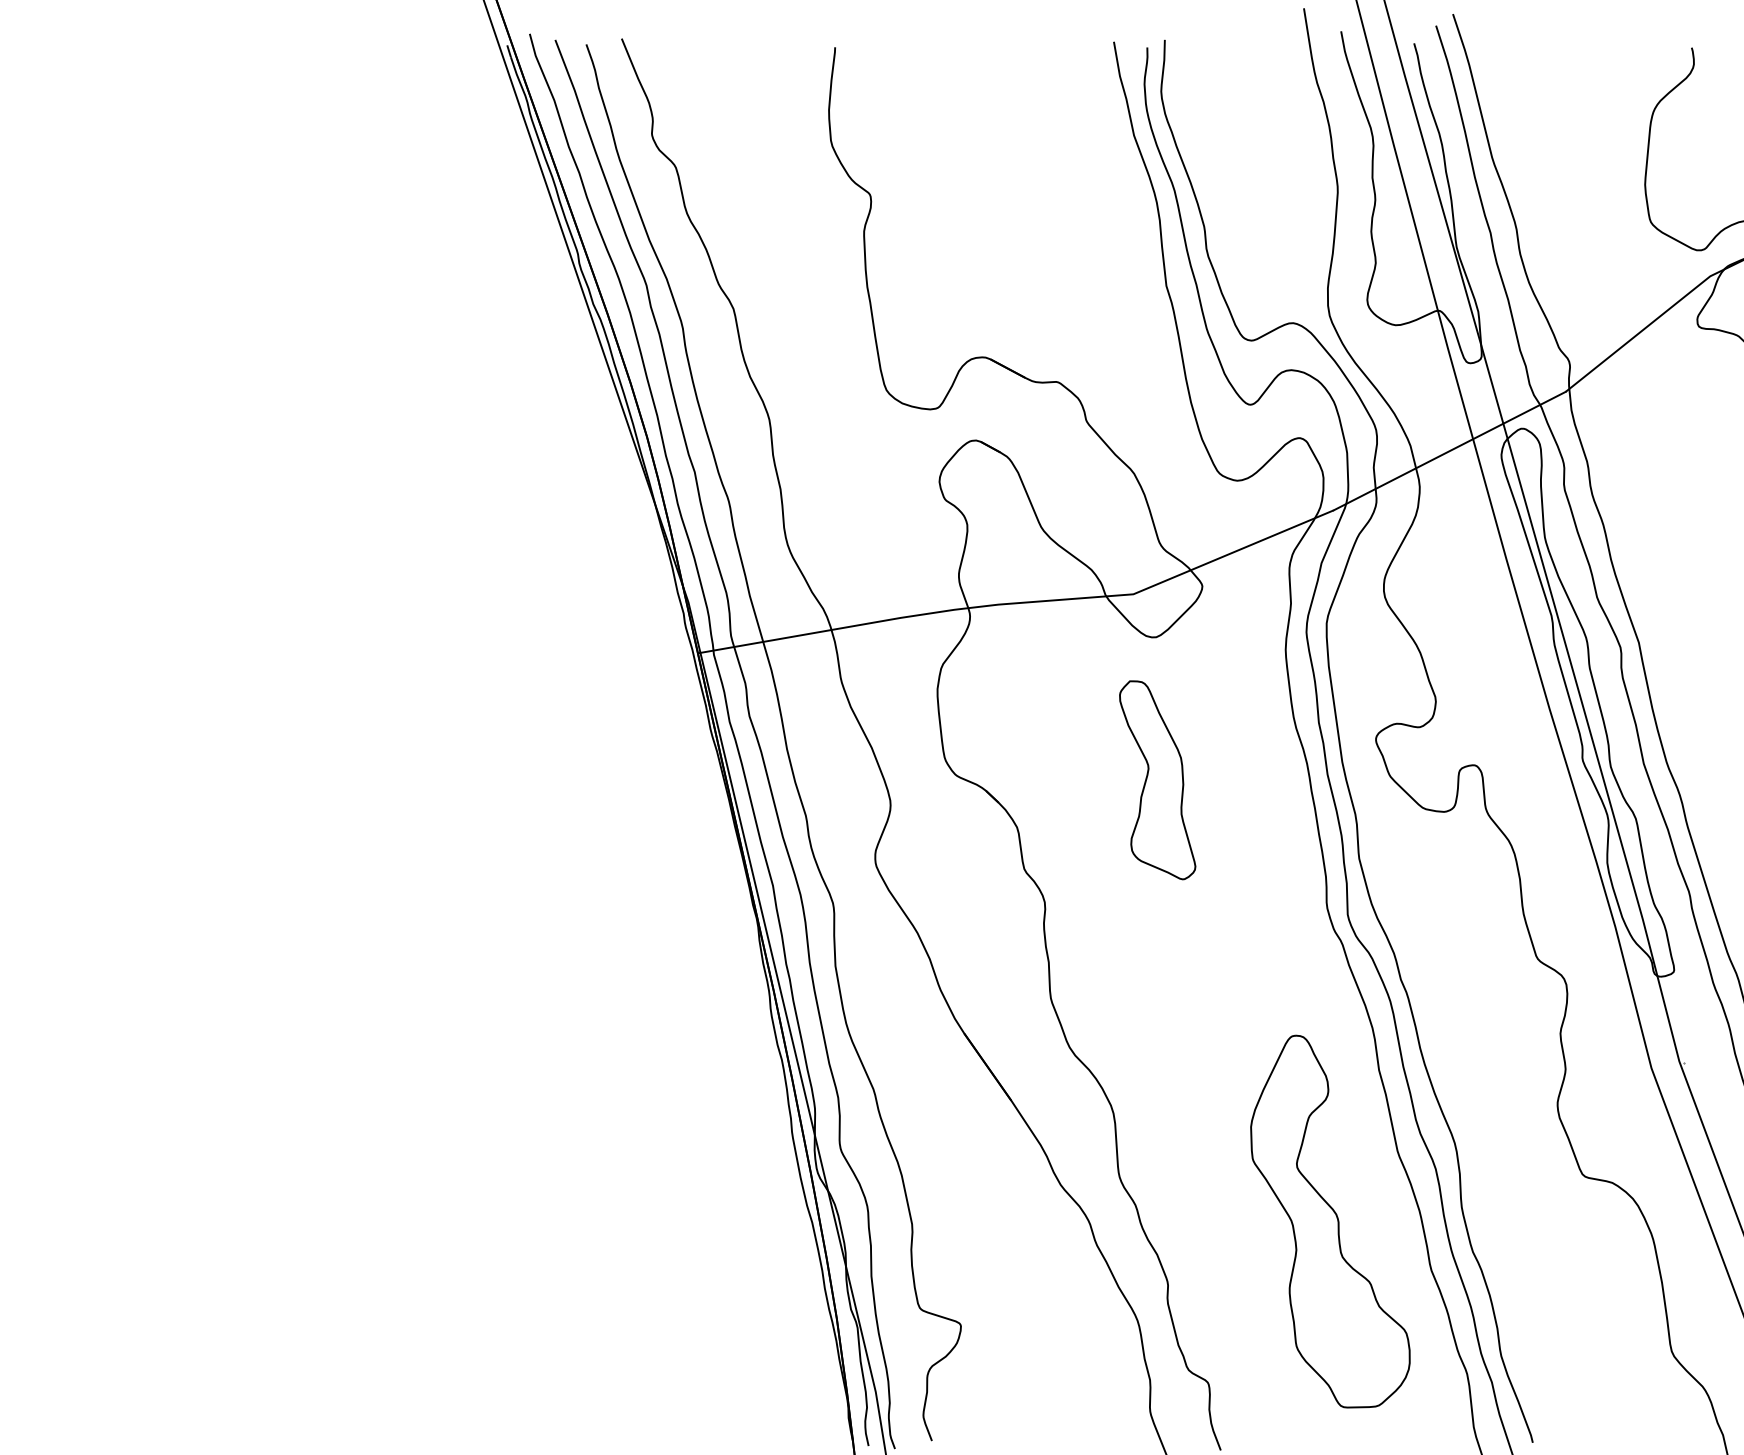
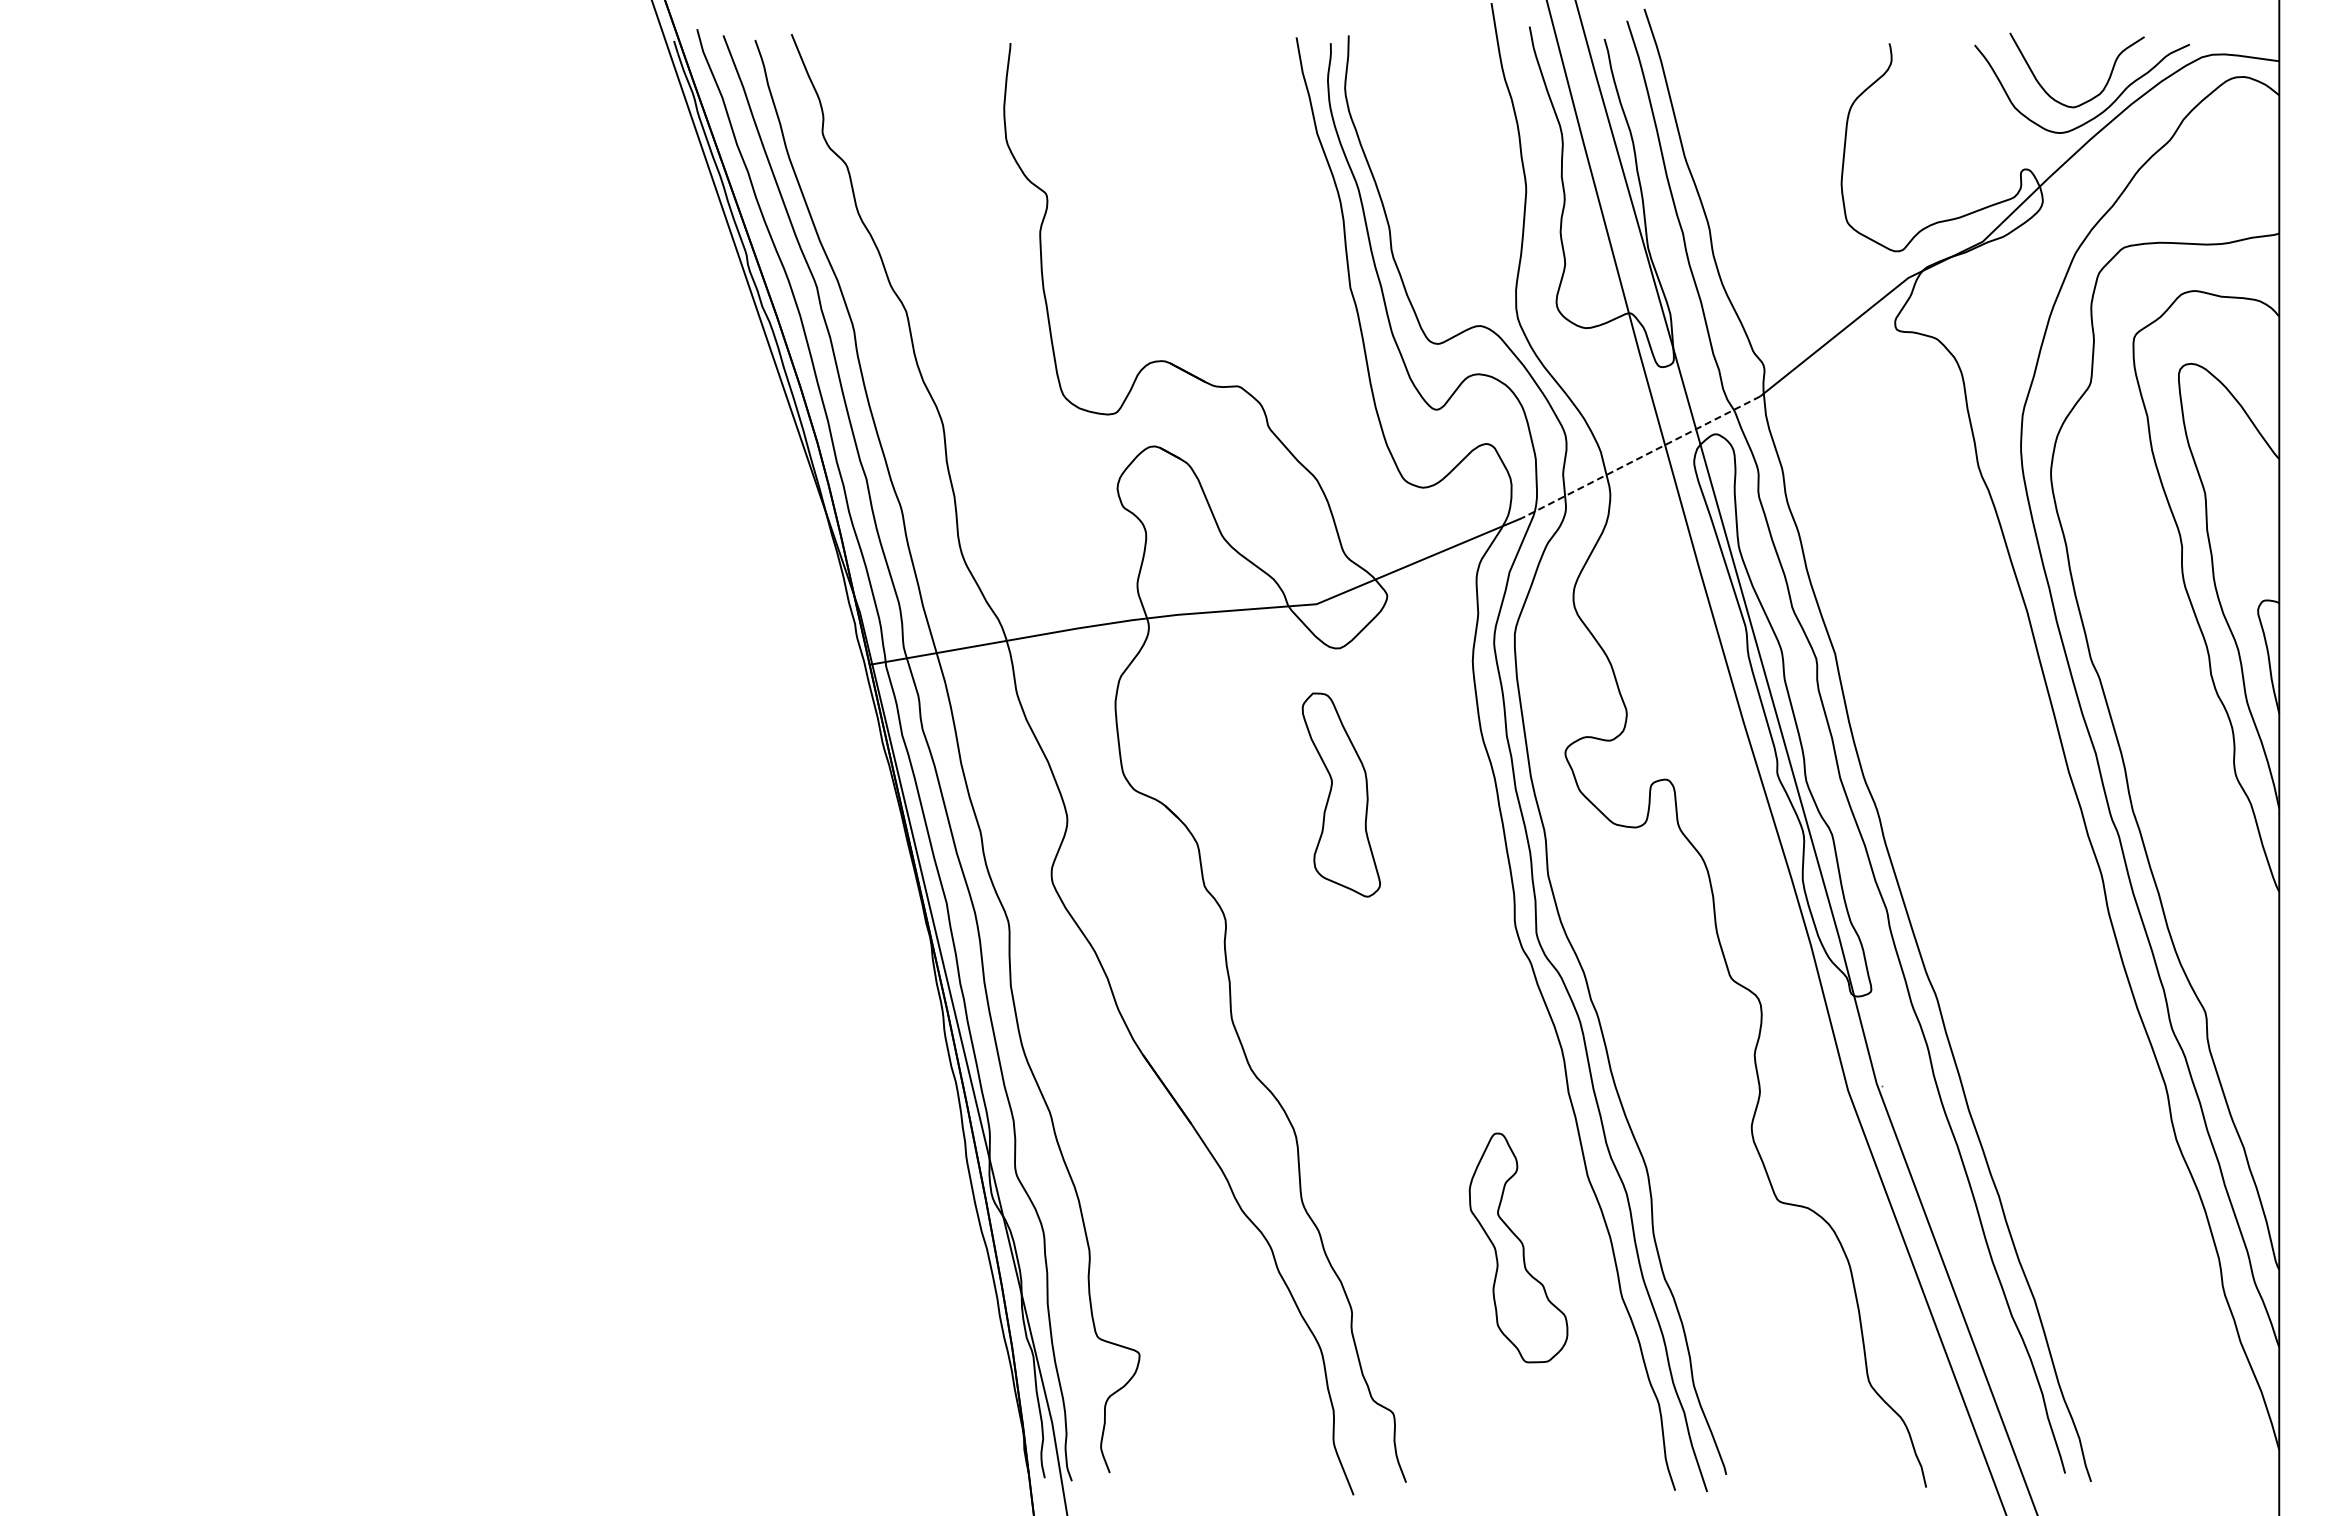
line: (1450, 451) -> (1641, 457), solid -> dashed
part: (1330, 1221) -> (1518, 1247), size x0.6

